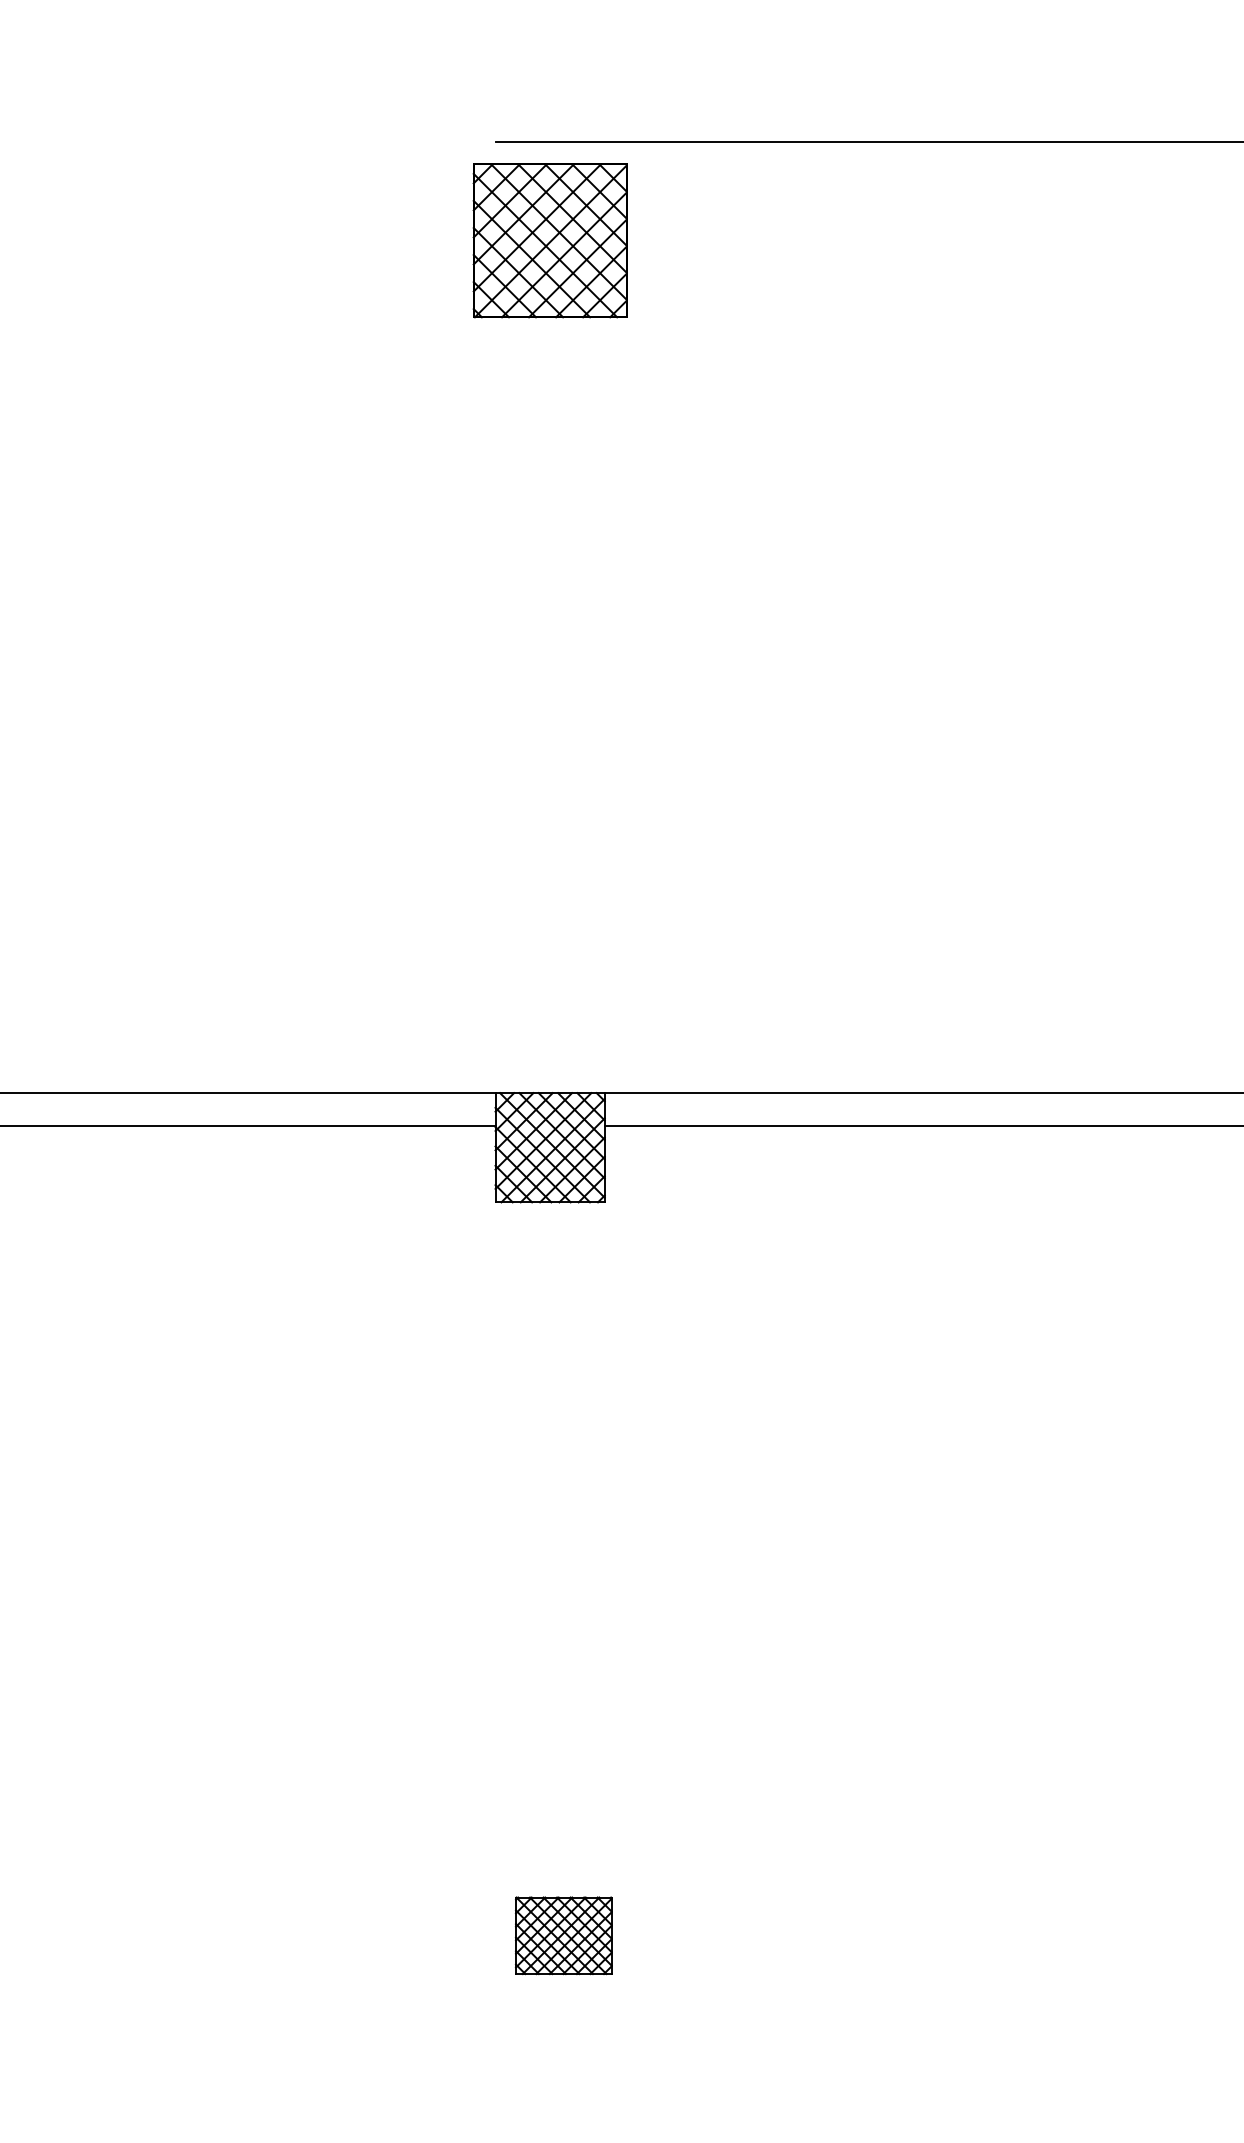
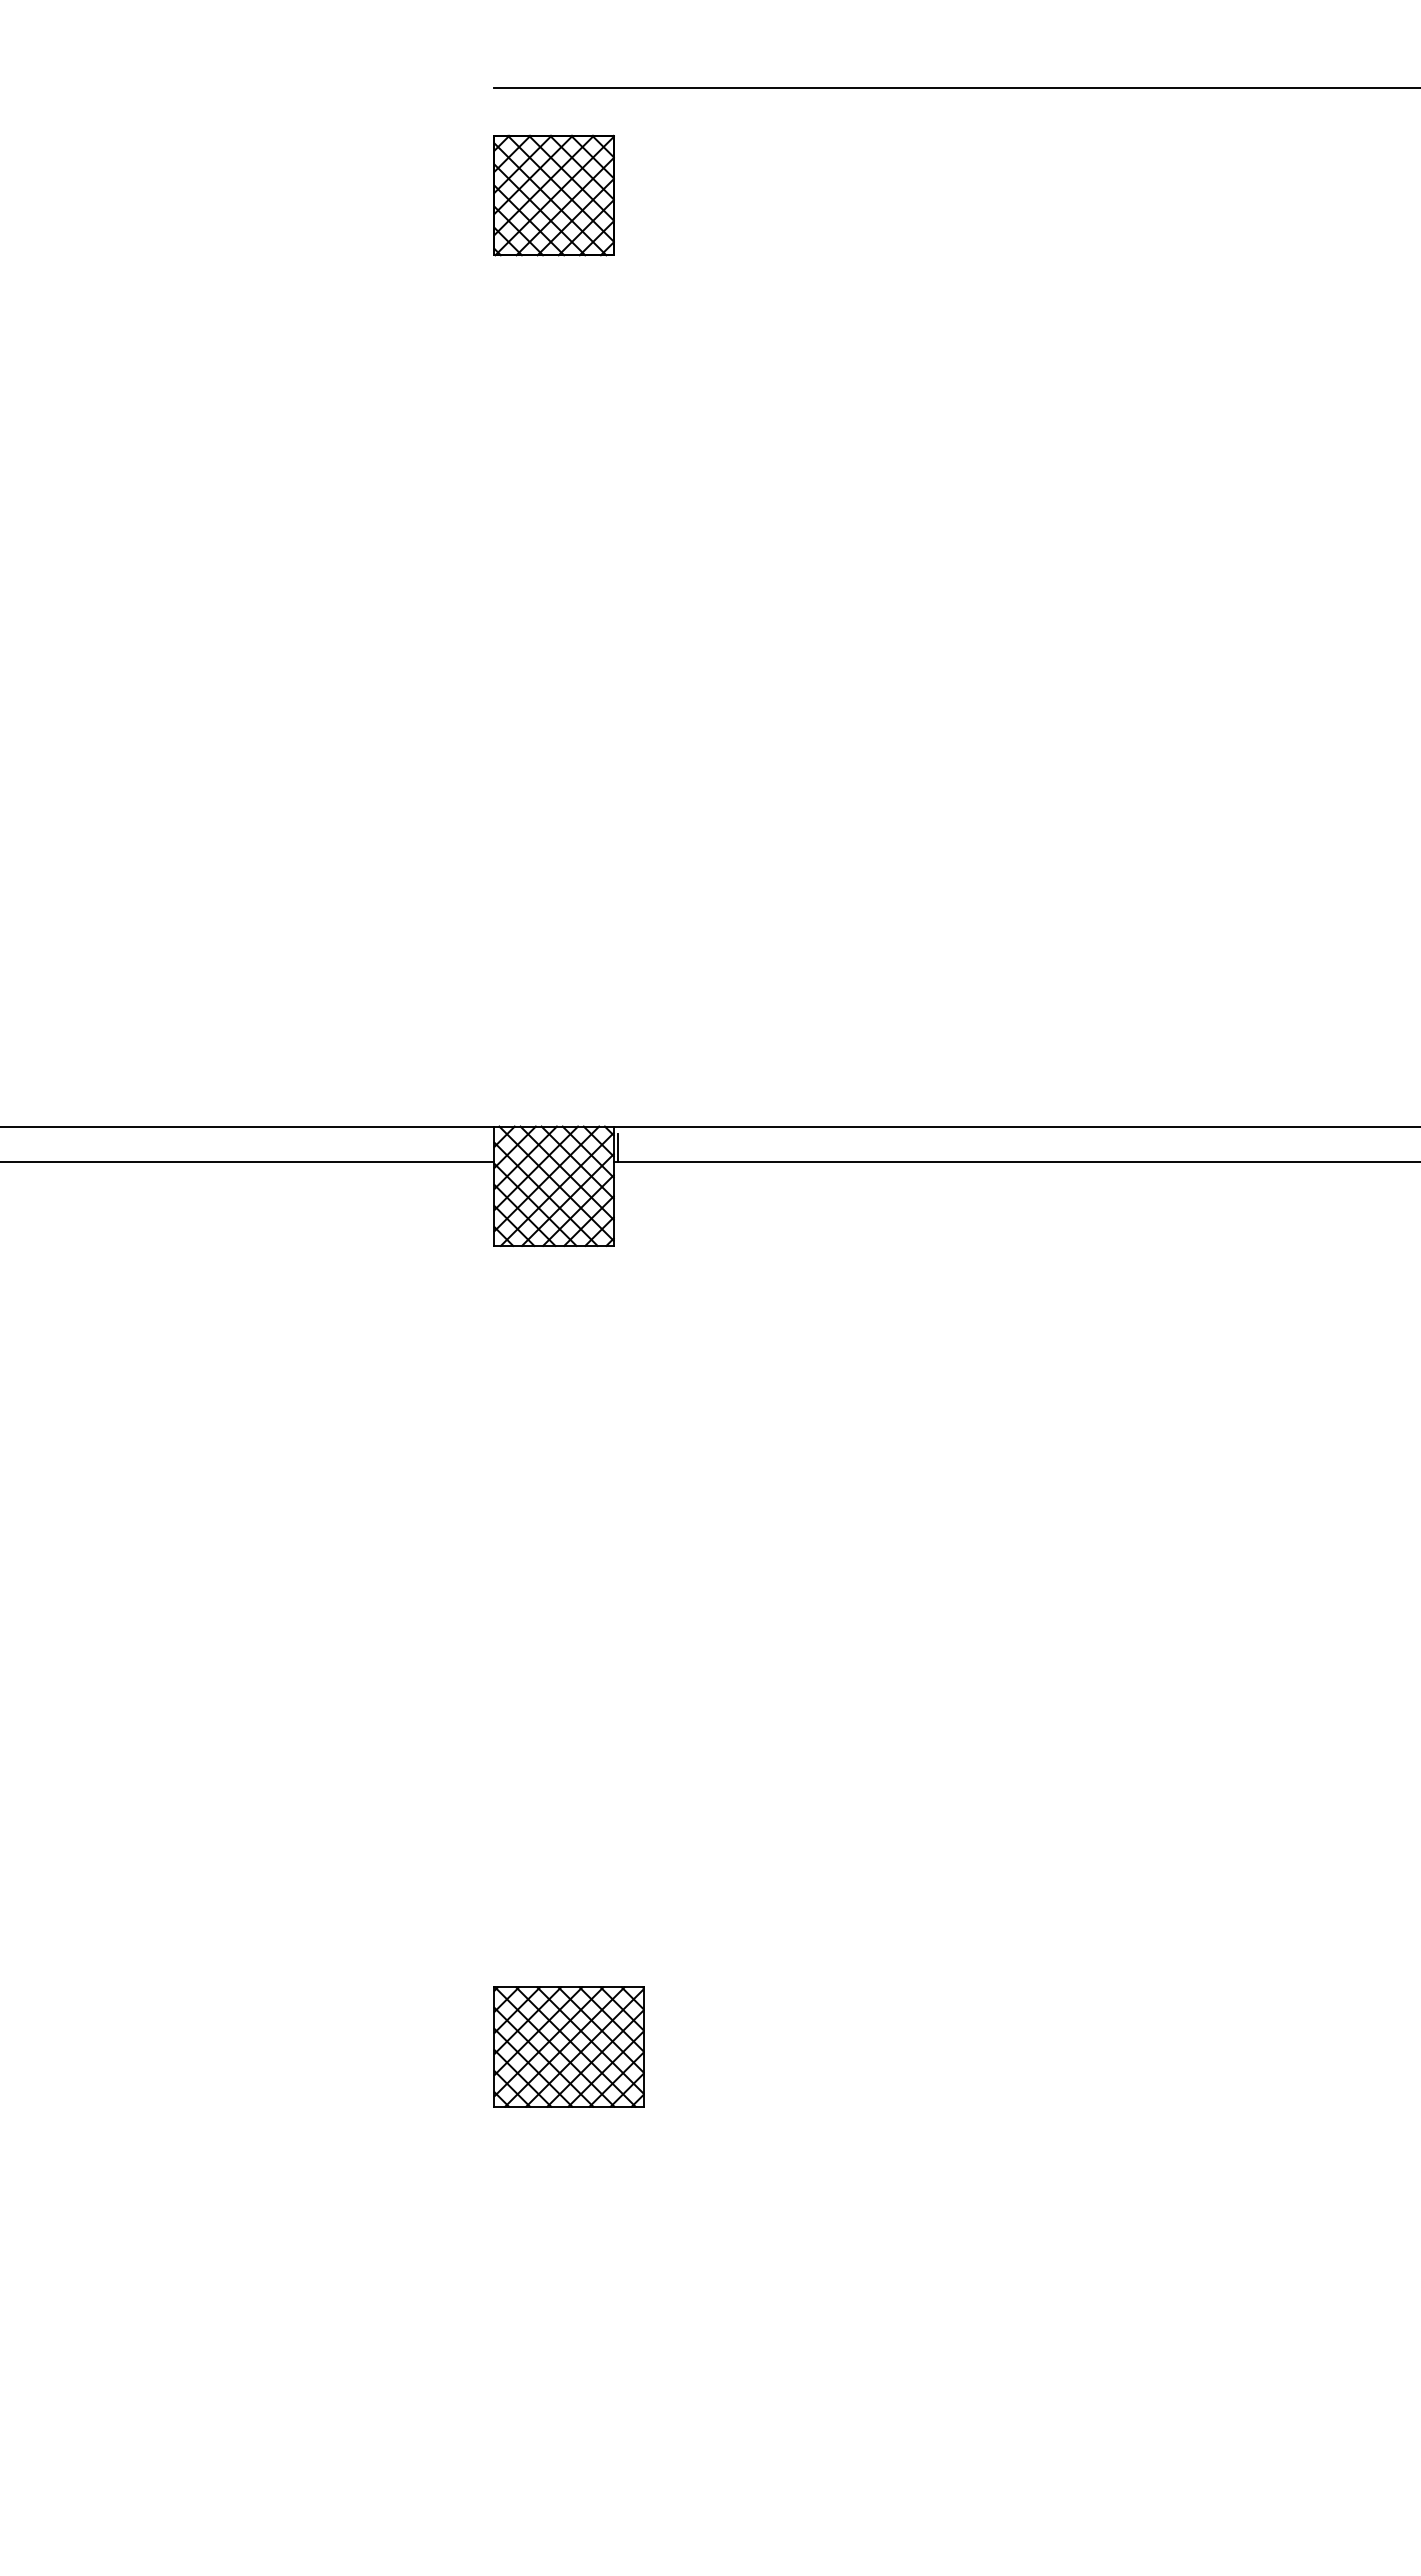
part: (549, 240) -> (553, 195), size x0.71
line: (609, 1113) -> (618, 1148), added
part: (563, 1935) -> (568, 2046), size x1.43

